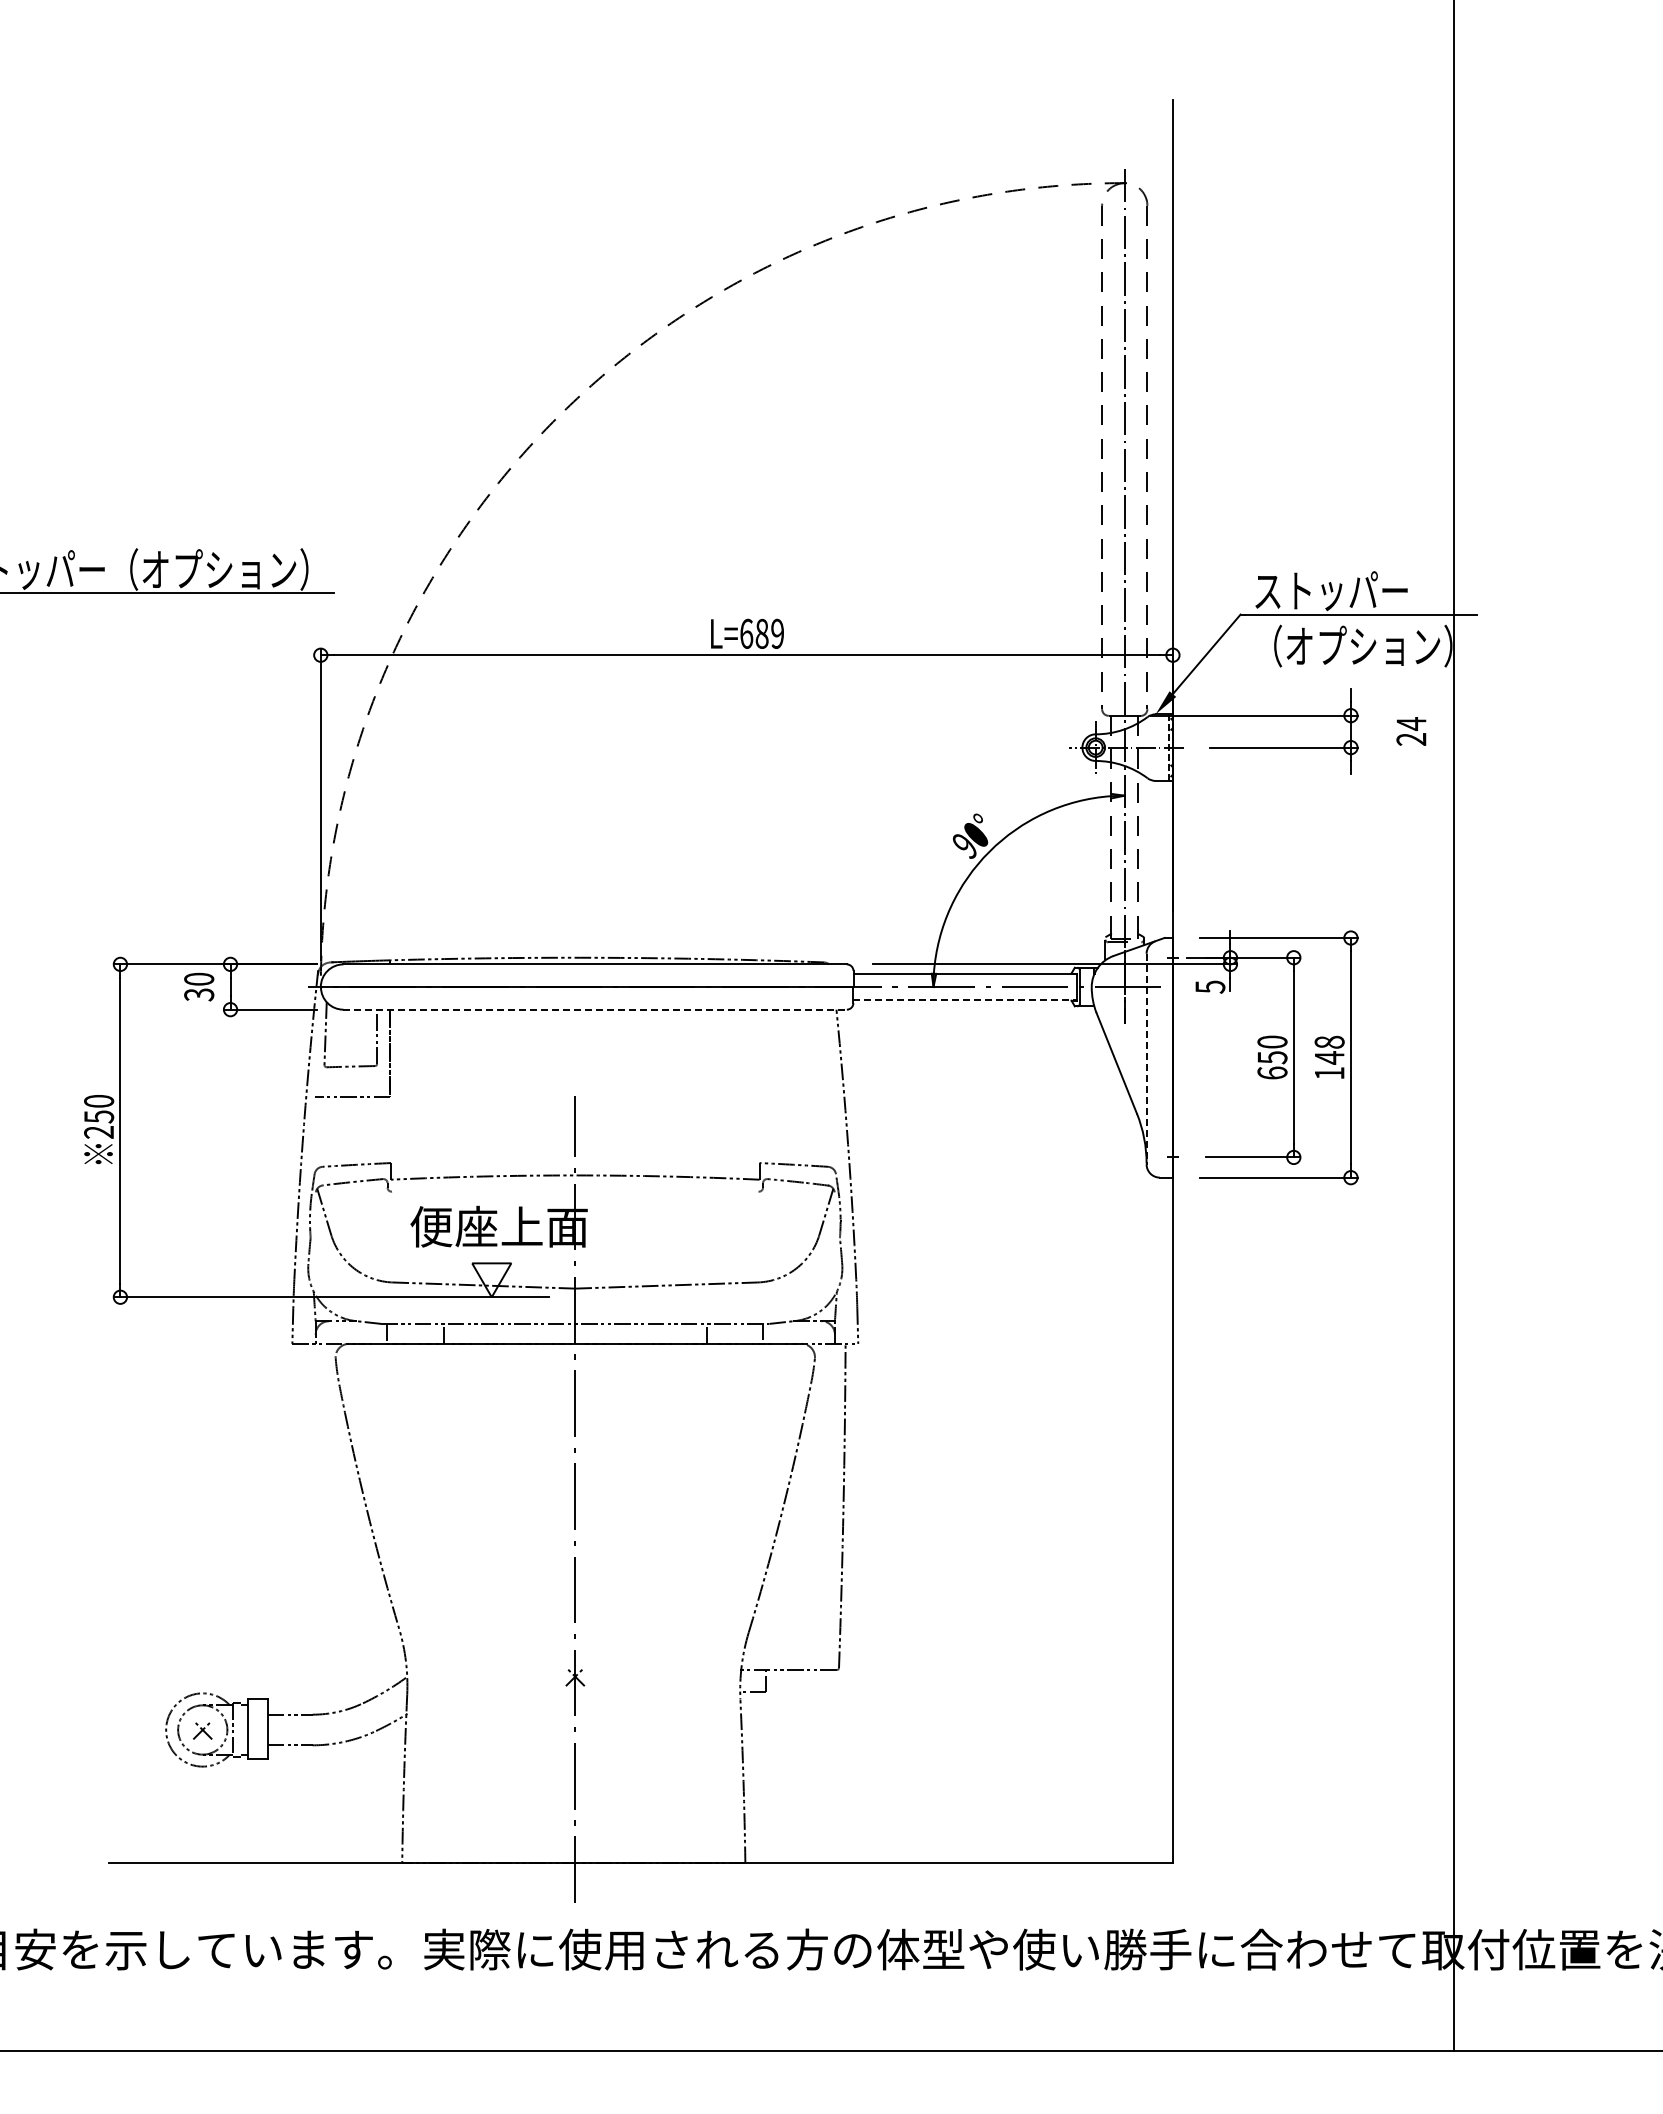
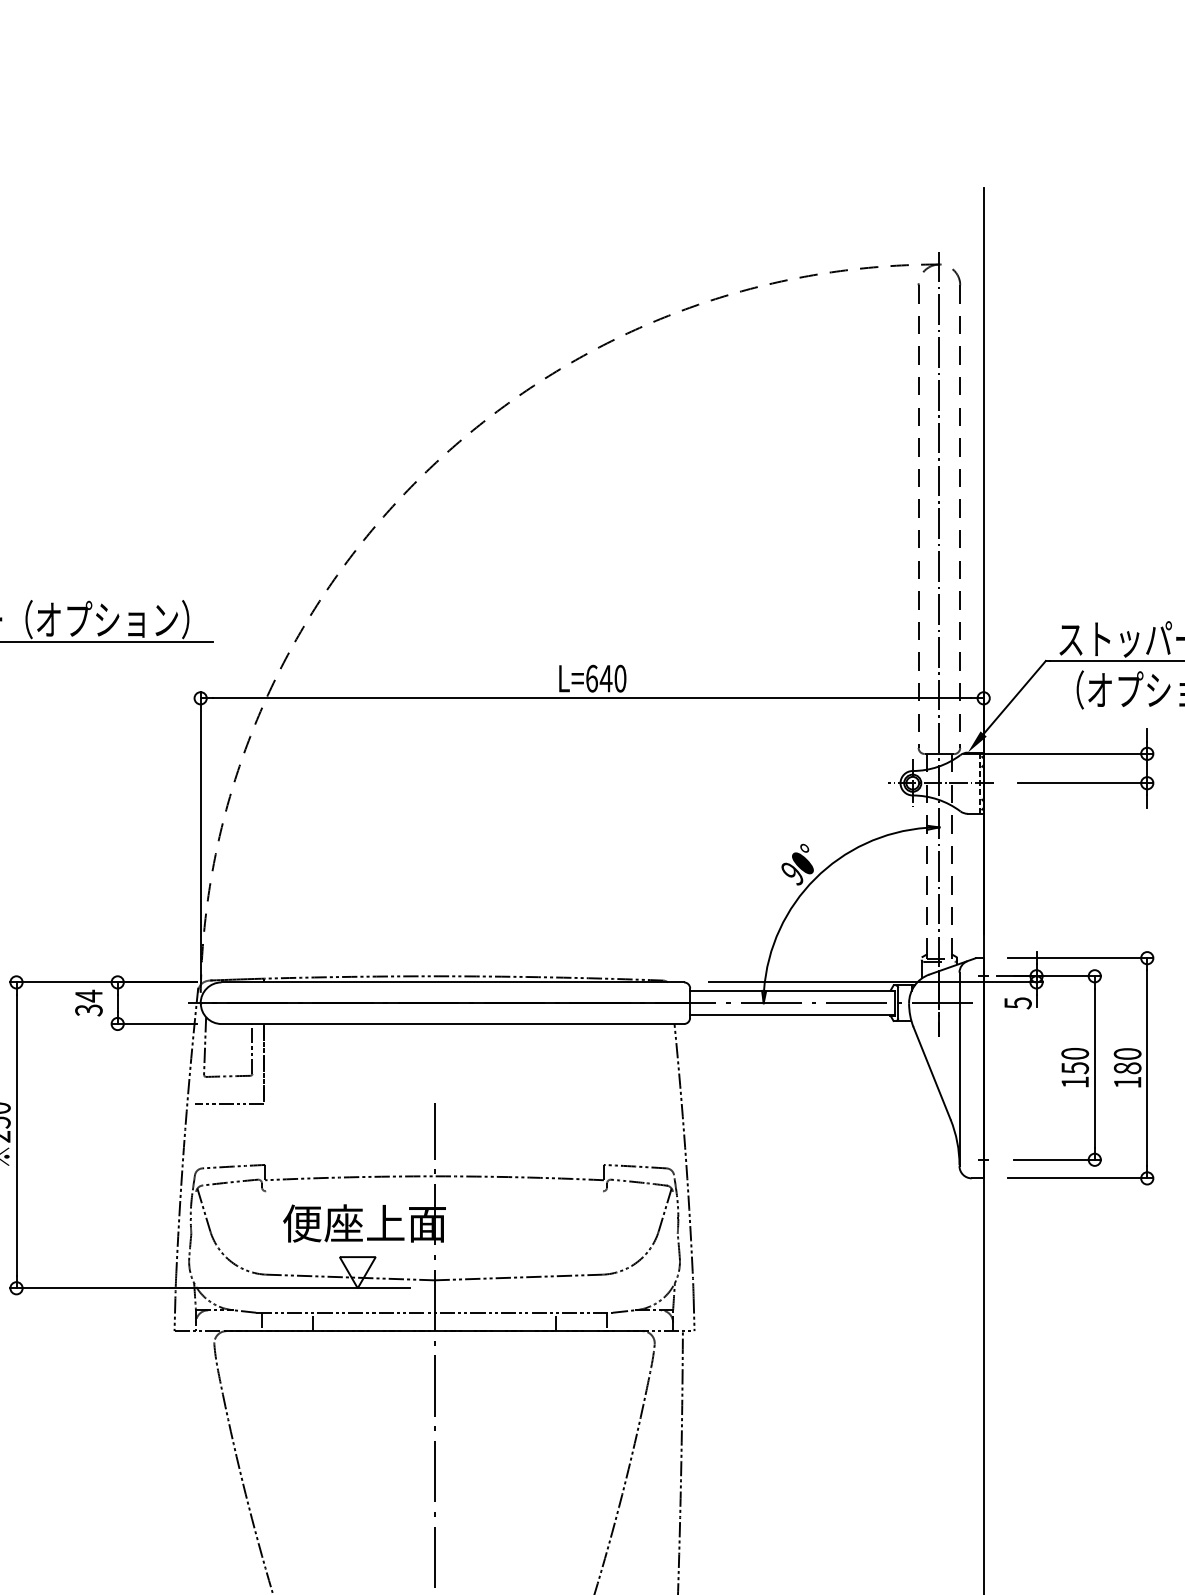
text: (769, 633) -> (612, 678), L=689 -> L=640
text: (199, 979) -> (89, 996), 30 -> 34
line: (965, 1000) -> (793, 1015), dashed -> solid
line: (595, 1009) -> (453, 1023), dashed -> solid
text: (1329, 1049) -> (1127, 1060), 148 -> 180
line: (1146, 1059) -> (959, 1069), dashed -> solid
text: (1272, 1072) -> (1075, 1081), 650 -> 150

